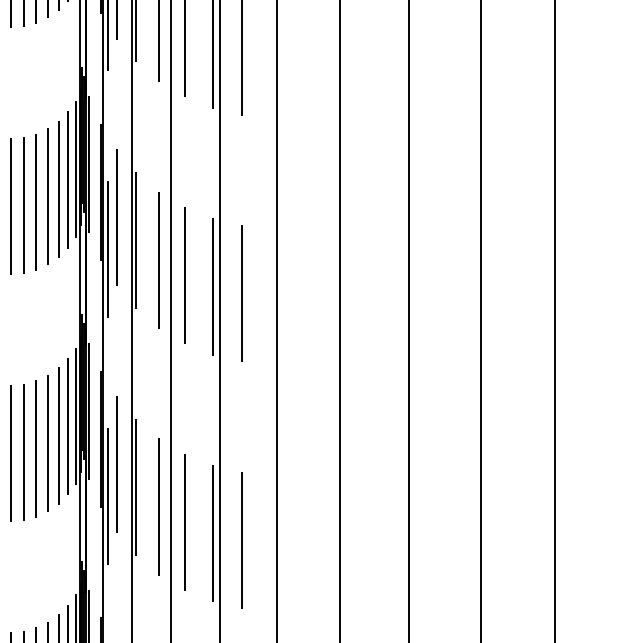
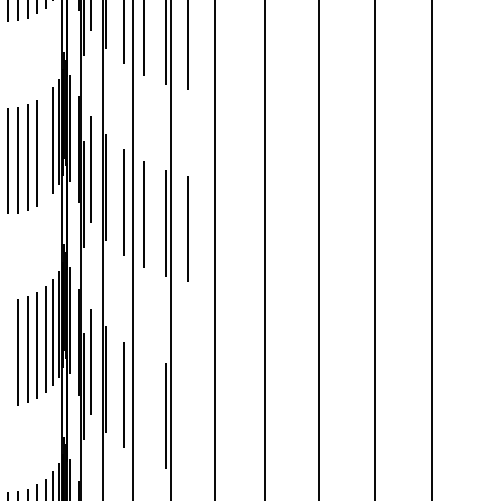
line: (58, 189) -> (45, 147), removed
line: (10, 452) -> (8, 352), removed
line: (184, 521) -> (143, 406), removed
line: (242, 539) -> (188, 420), removed

